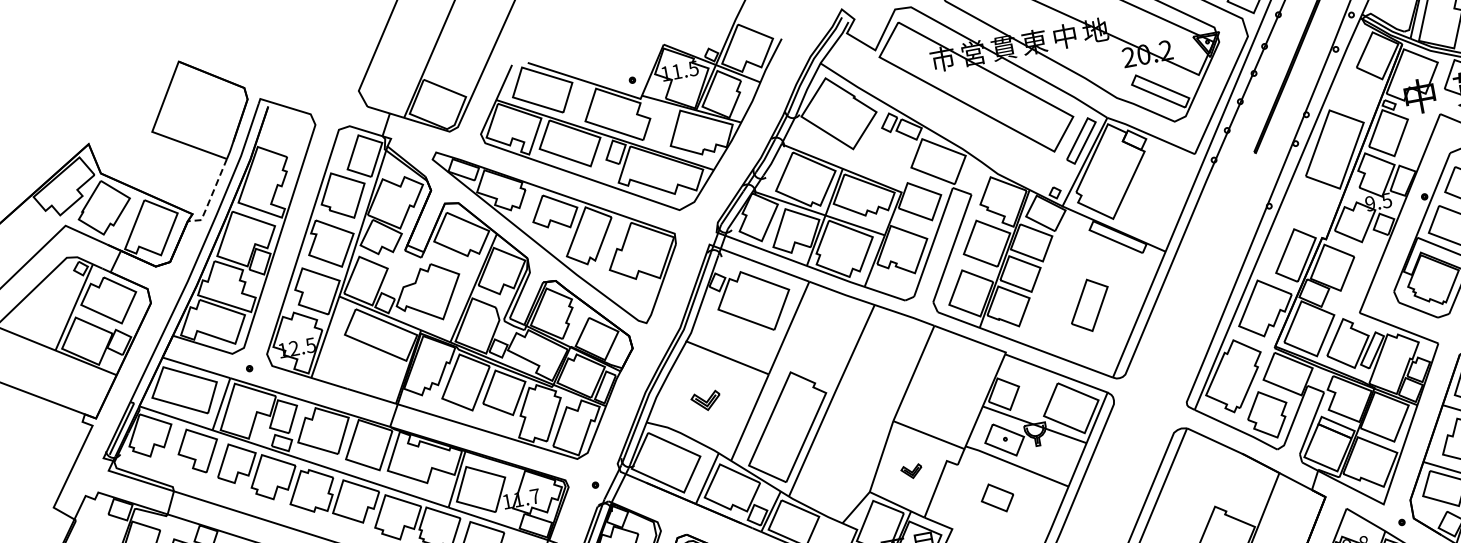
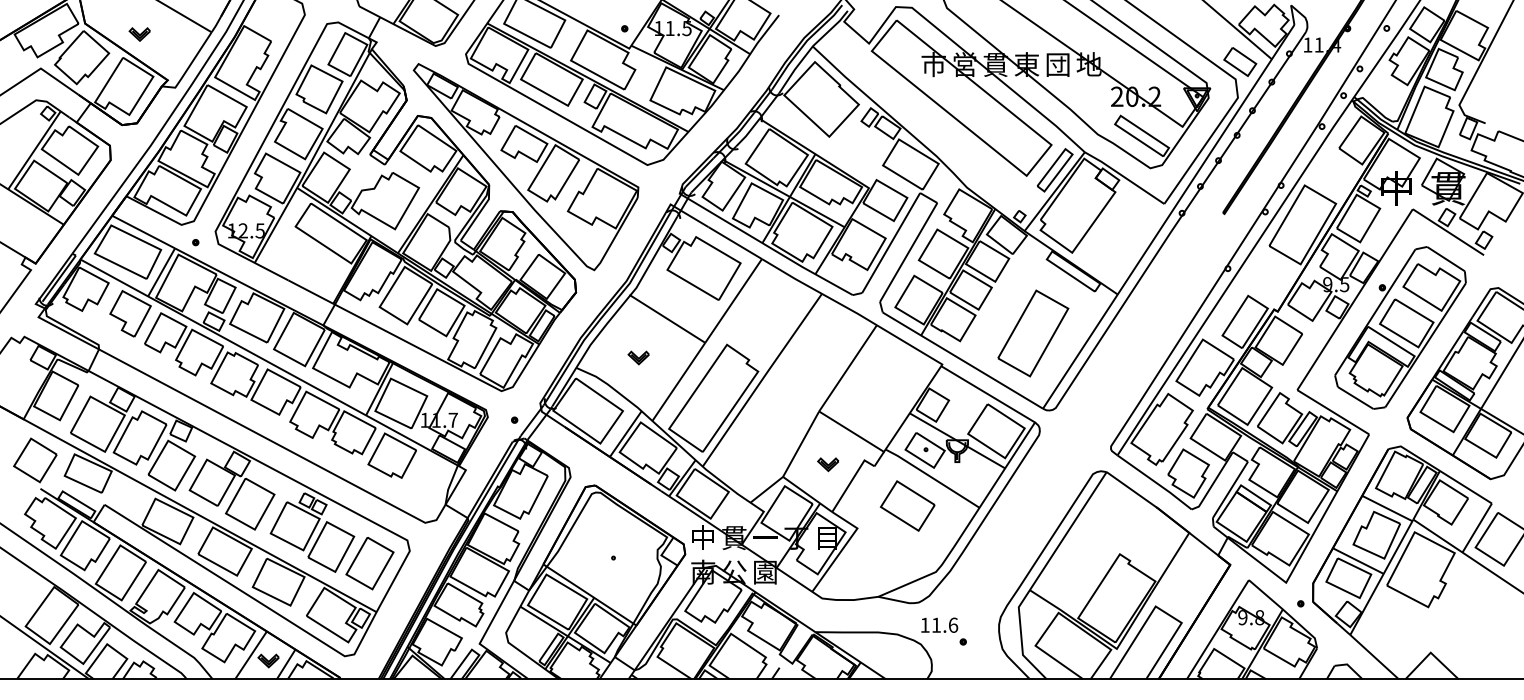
text: (1064, 36) -> (1057, 64), 中 -> 団
part: (156, 174) -> (139, 34), added
line: (211, 196) -> (189, 66), dashed -> solid
part: (1089, 305) -> (1033, 333), size x1.67
part: (705, 400) -> (638, 357), size x0.71
part: (997, 497) -> (907, 505), size x1.67

